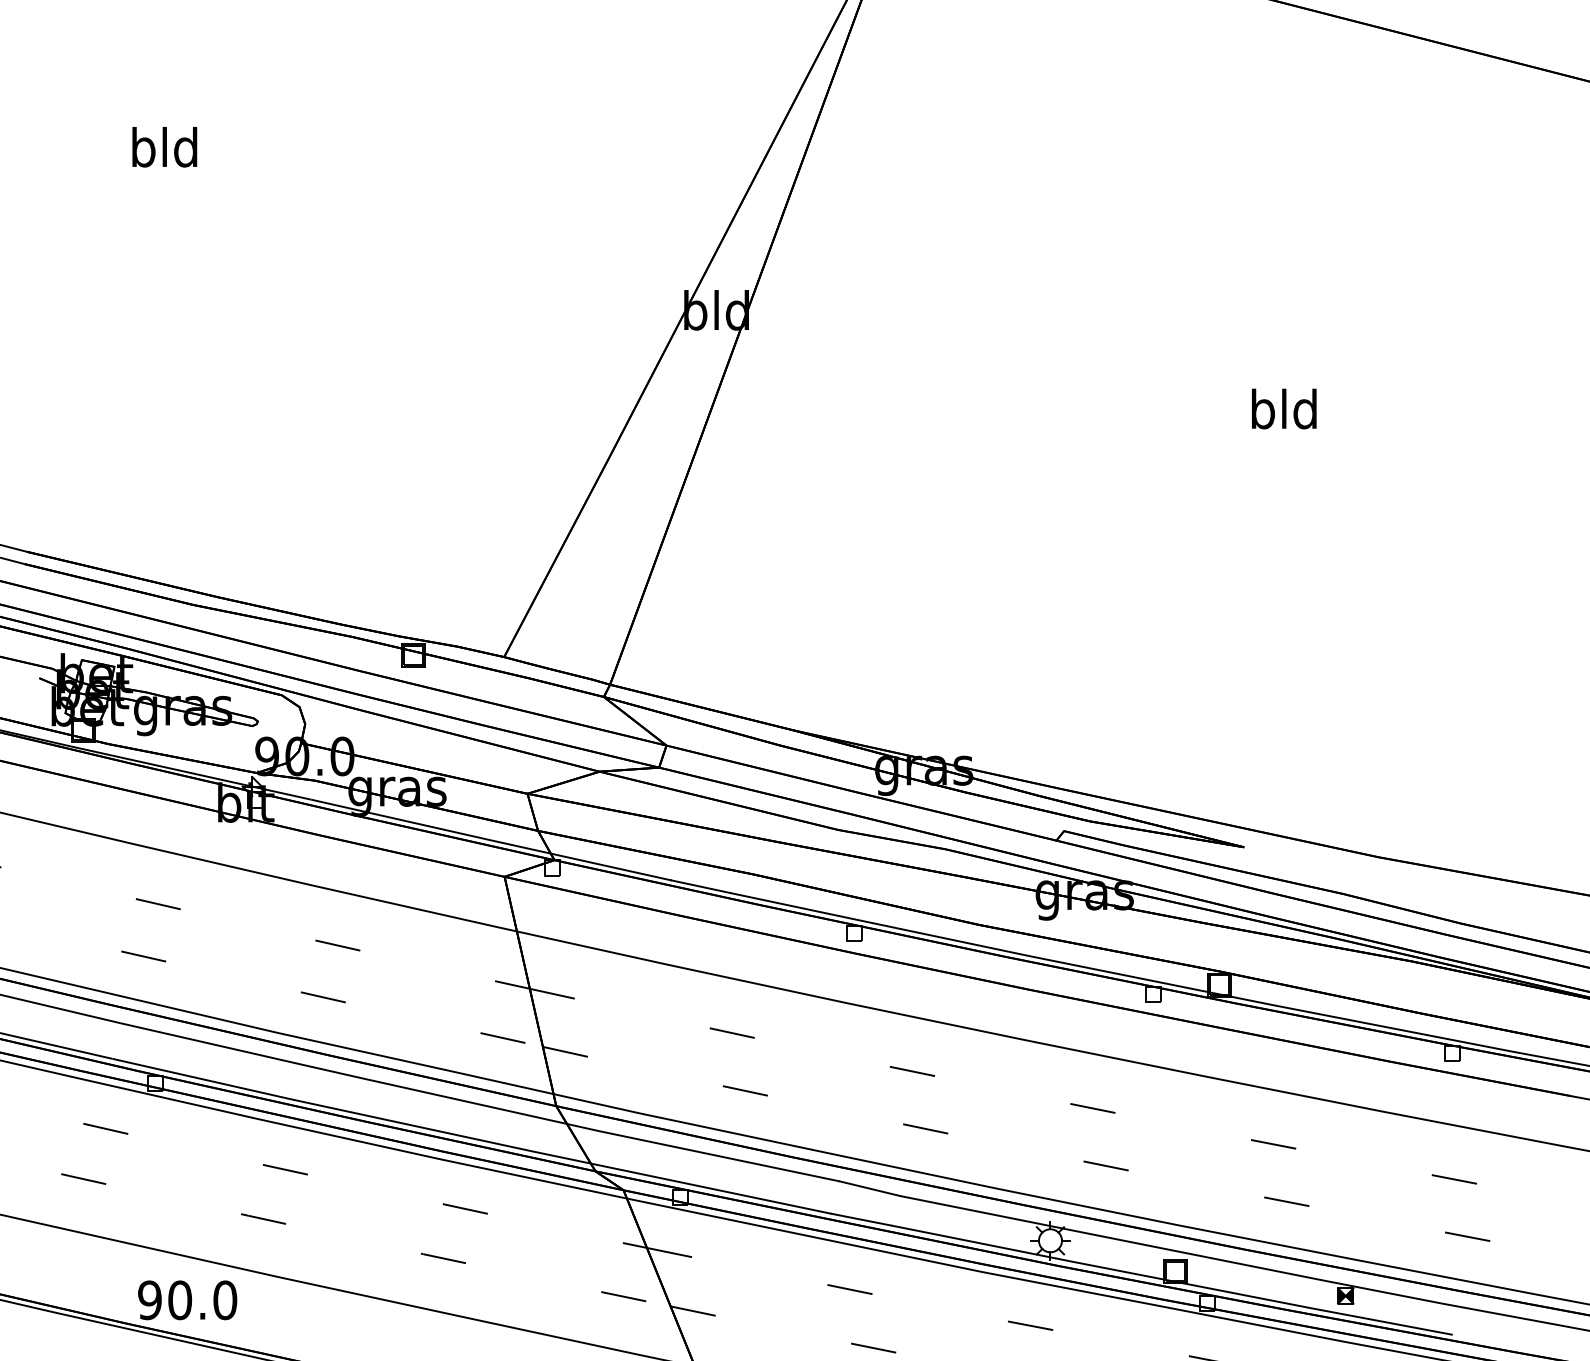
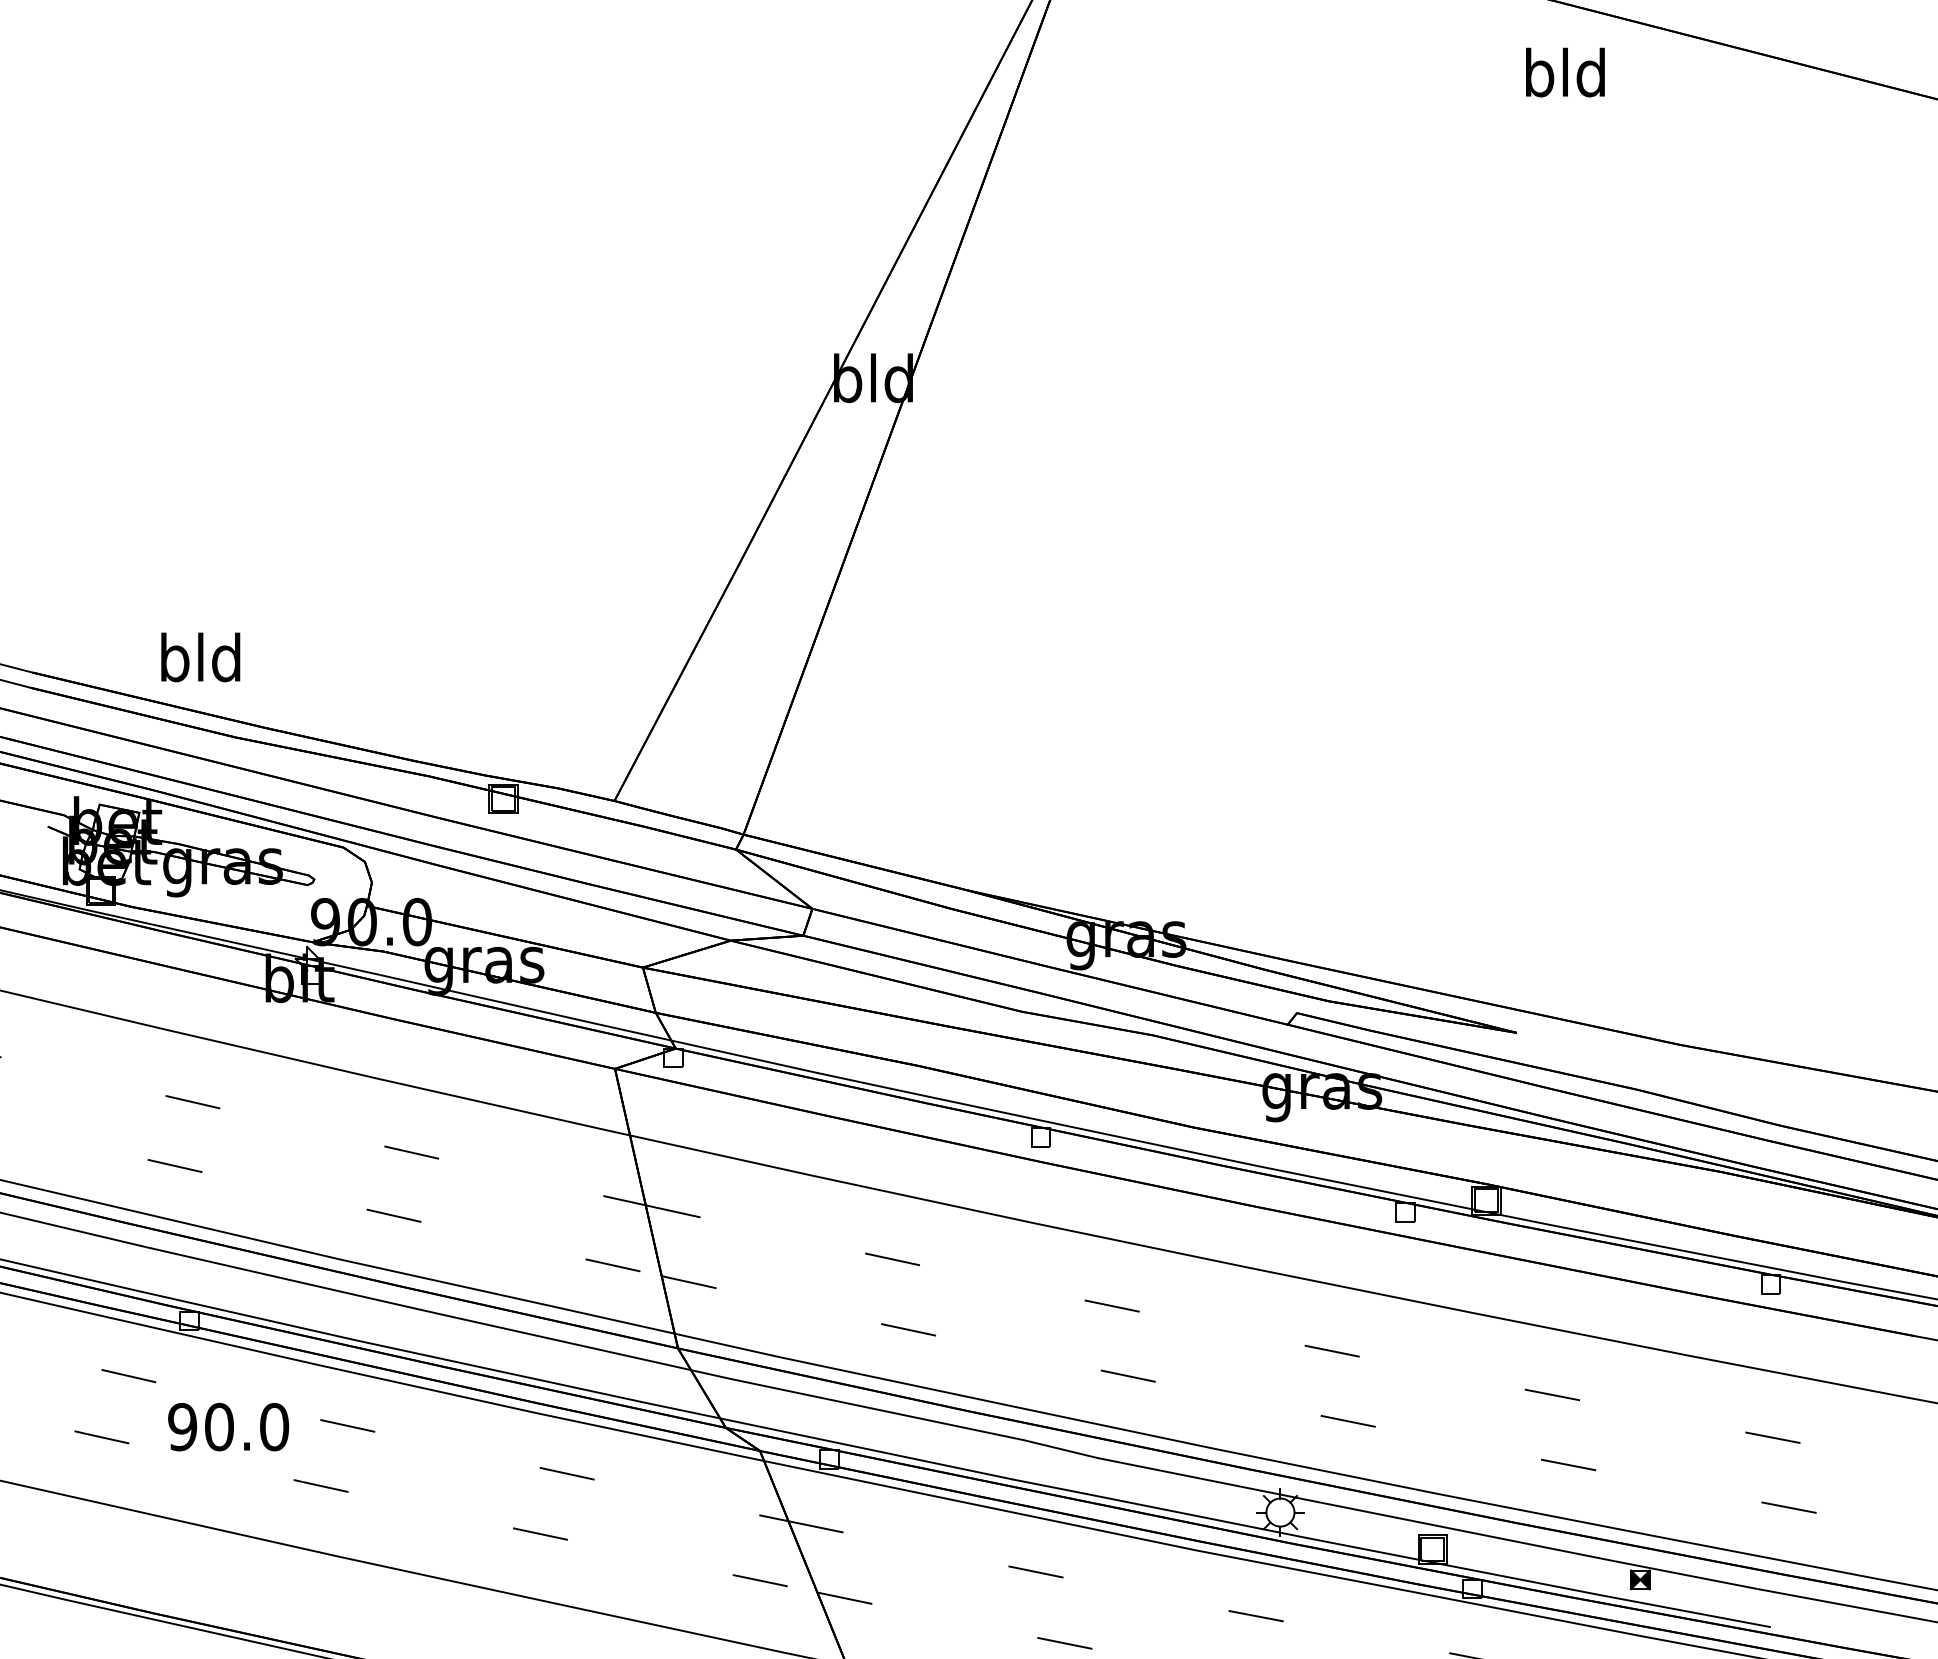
text: (164, 147) -> (200, 657), moved
text: (1284, 408) -> (1565, 72), moved
text: (187, 1300) -> (228, 1427), moved

